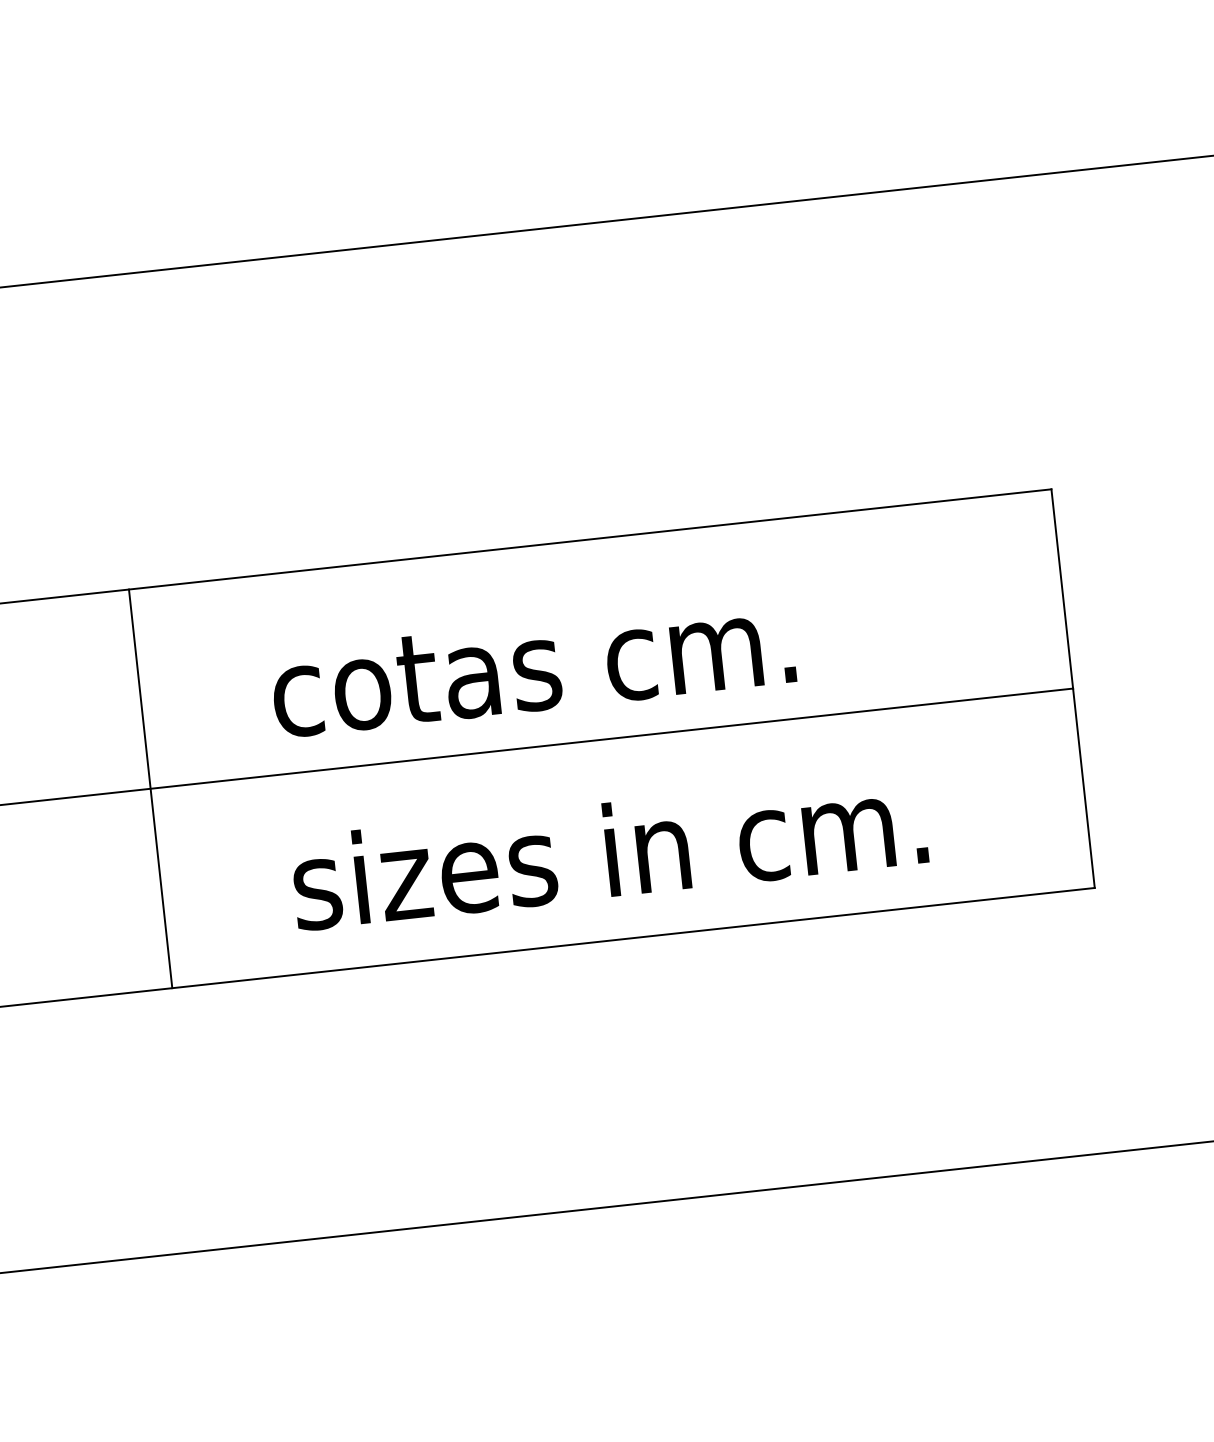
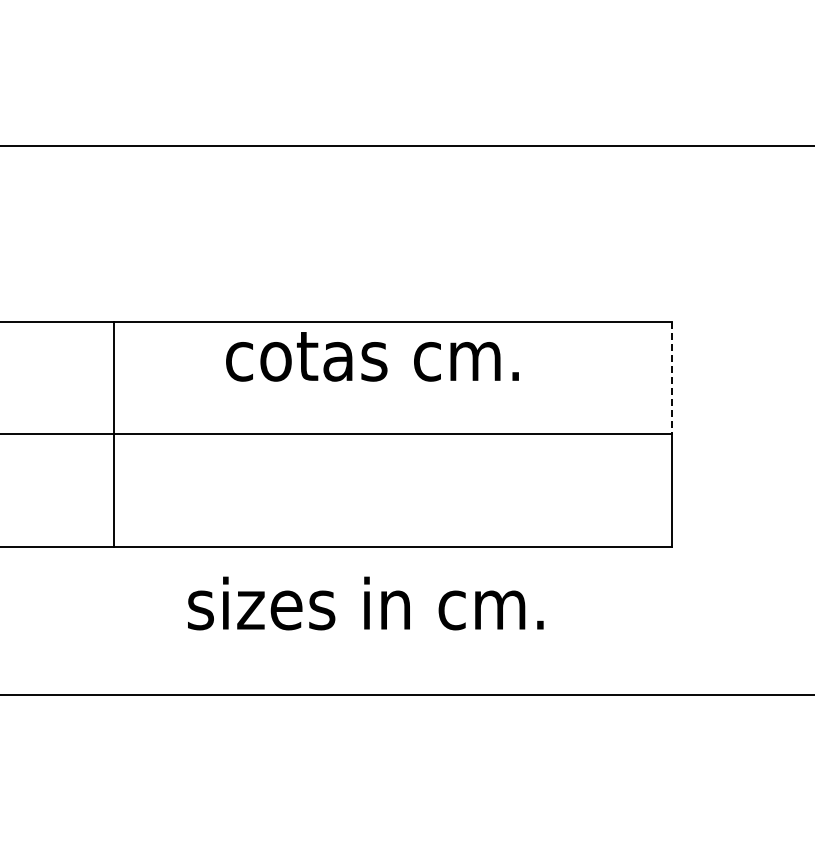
line: (1063, 589) -> (672, 378), solid -> dashed
text: (533, 666) -> (372, 356), moved
line: (151, 787) -> (114, 433), moved
text: (608, 850) -> (365, 603), moved

